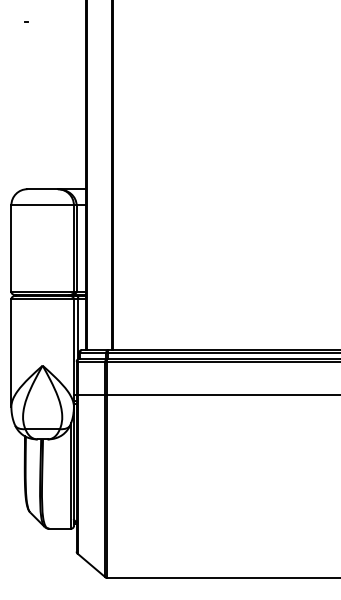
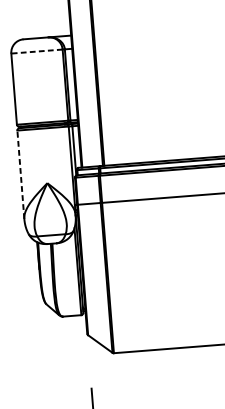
line: (42, 205) -> (36, 51), solid -> dashed
line: (11, 352) -> (20, 174), solid -> dashed

